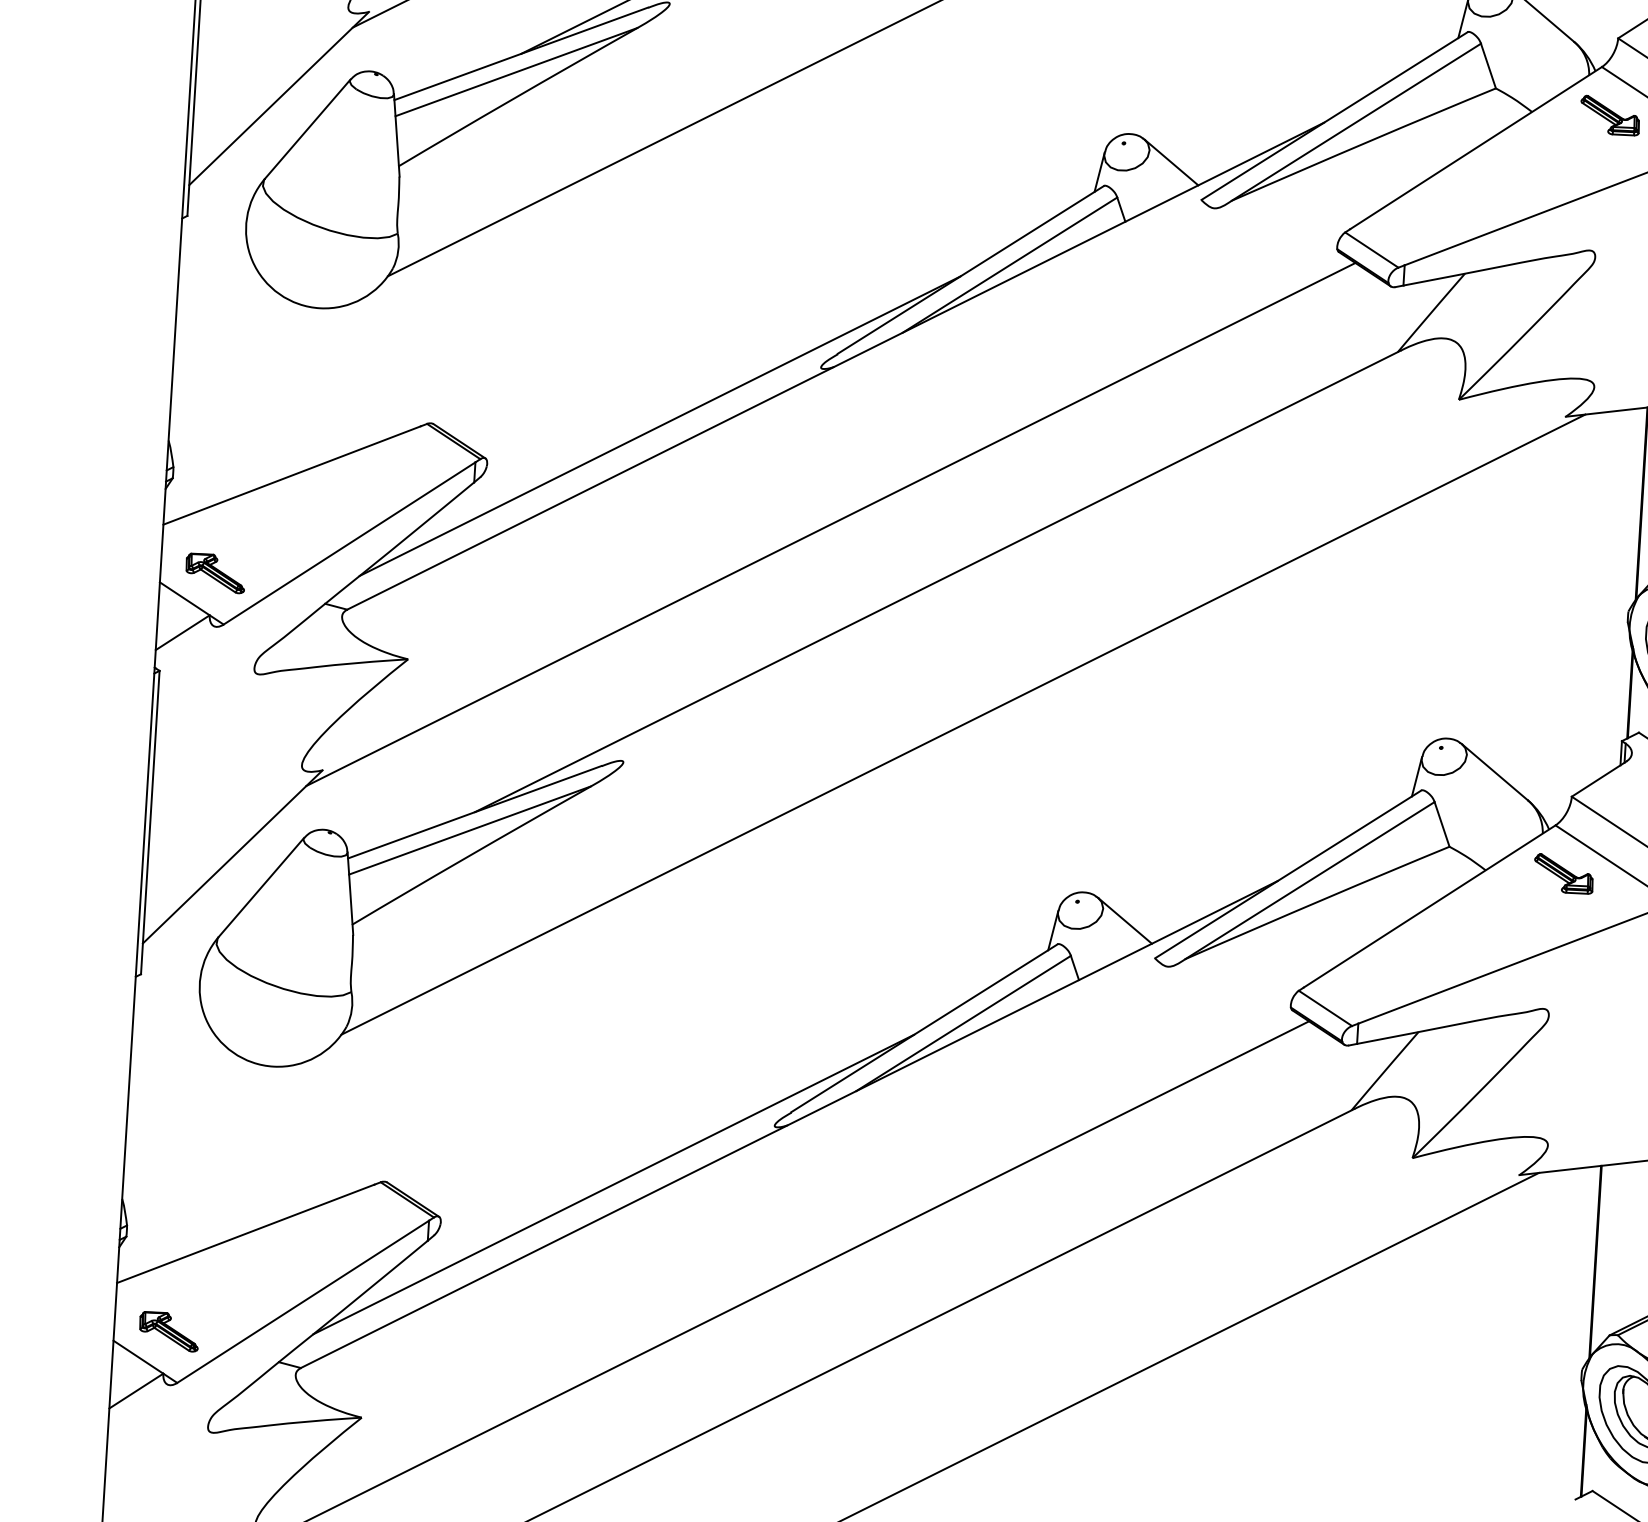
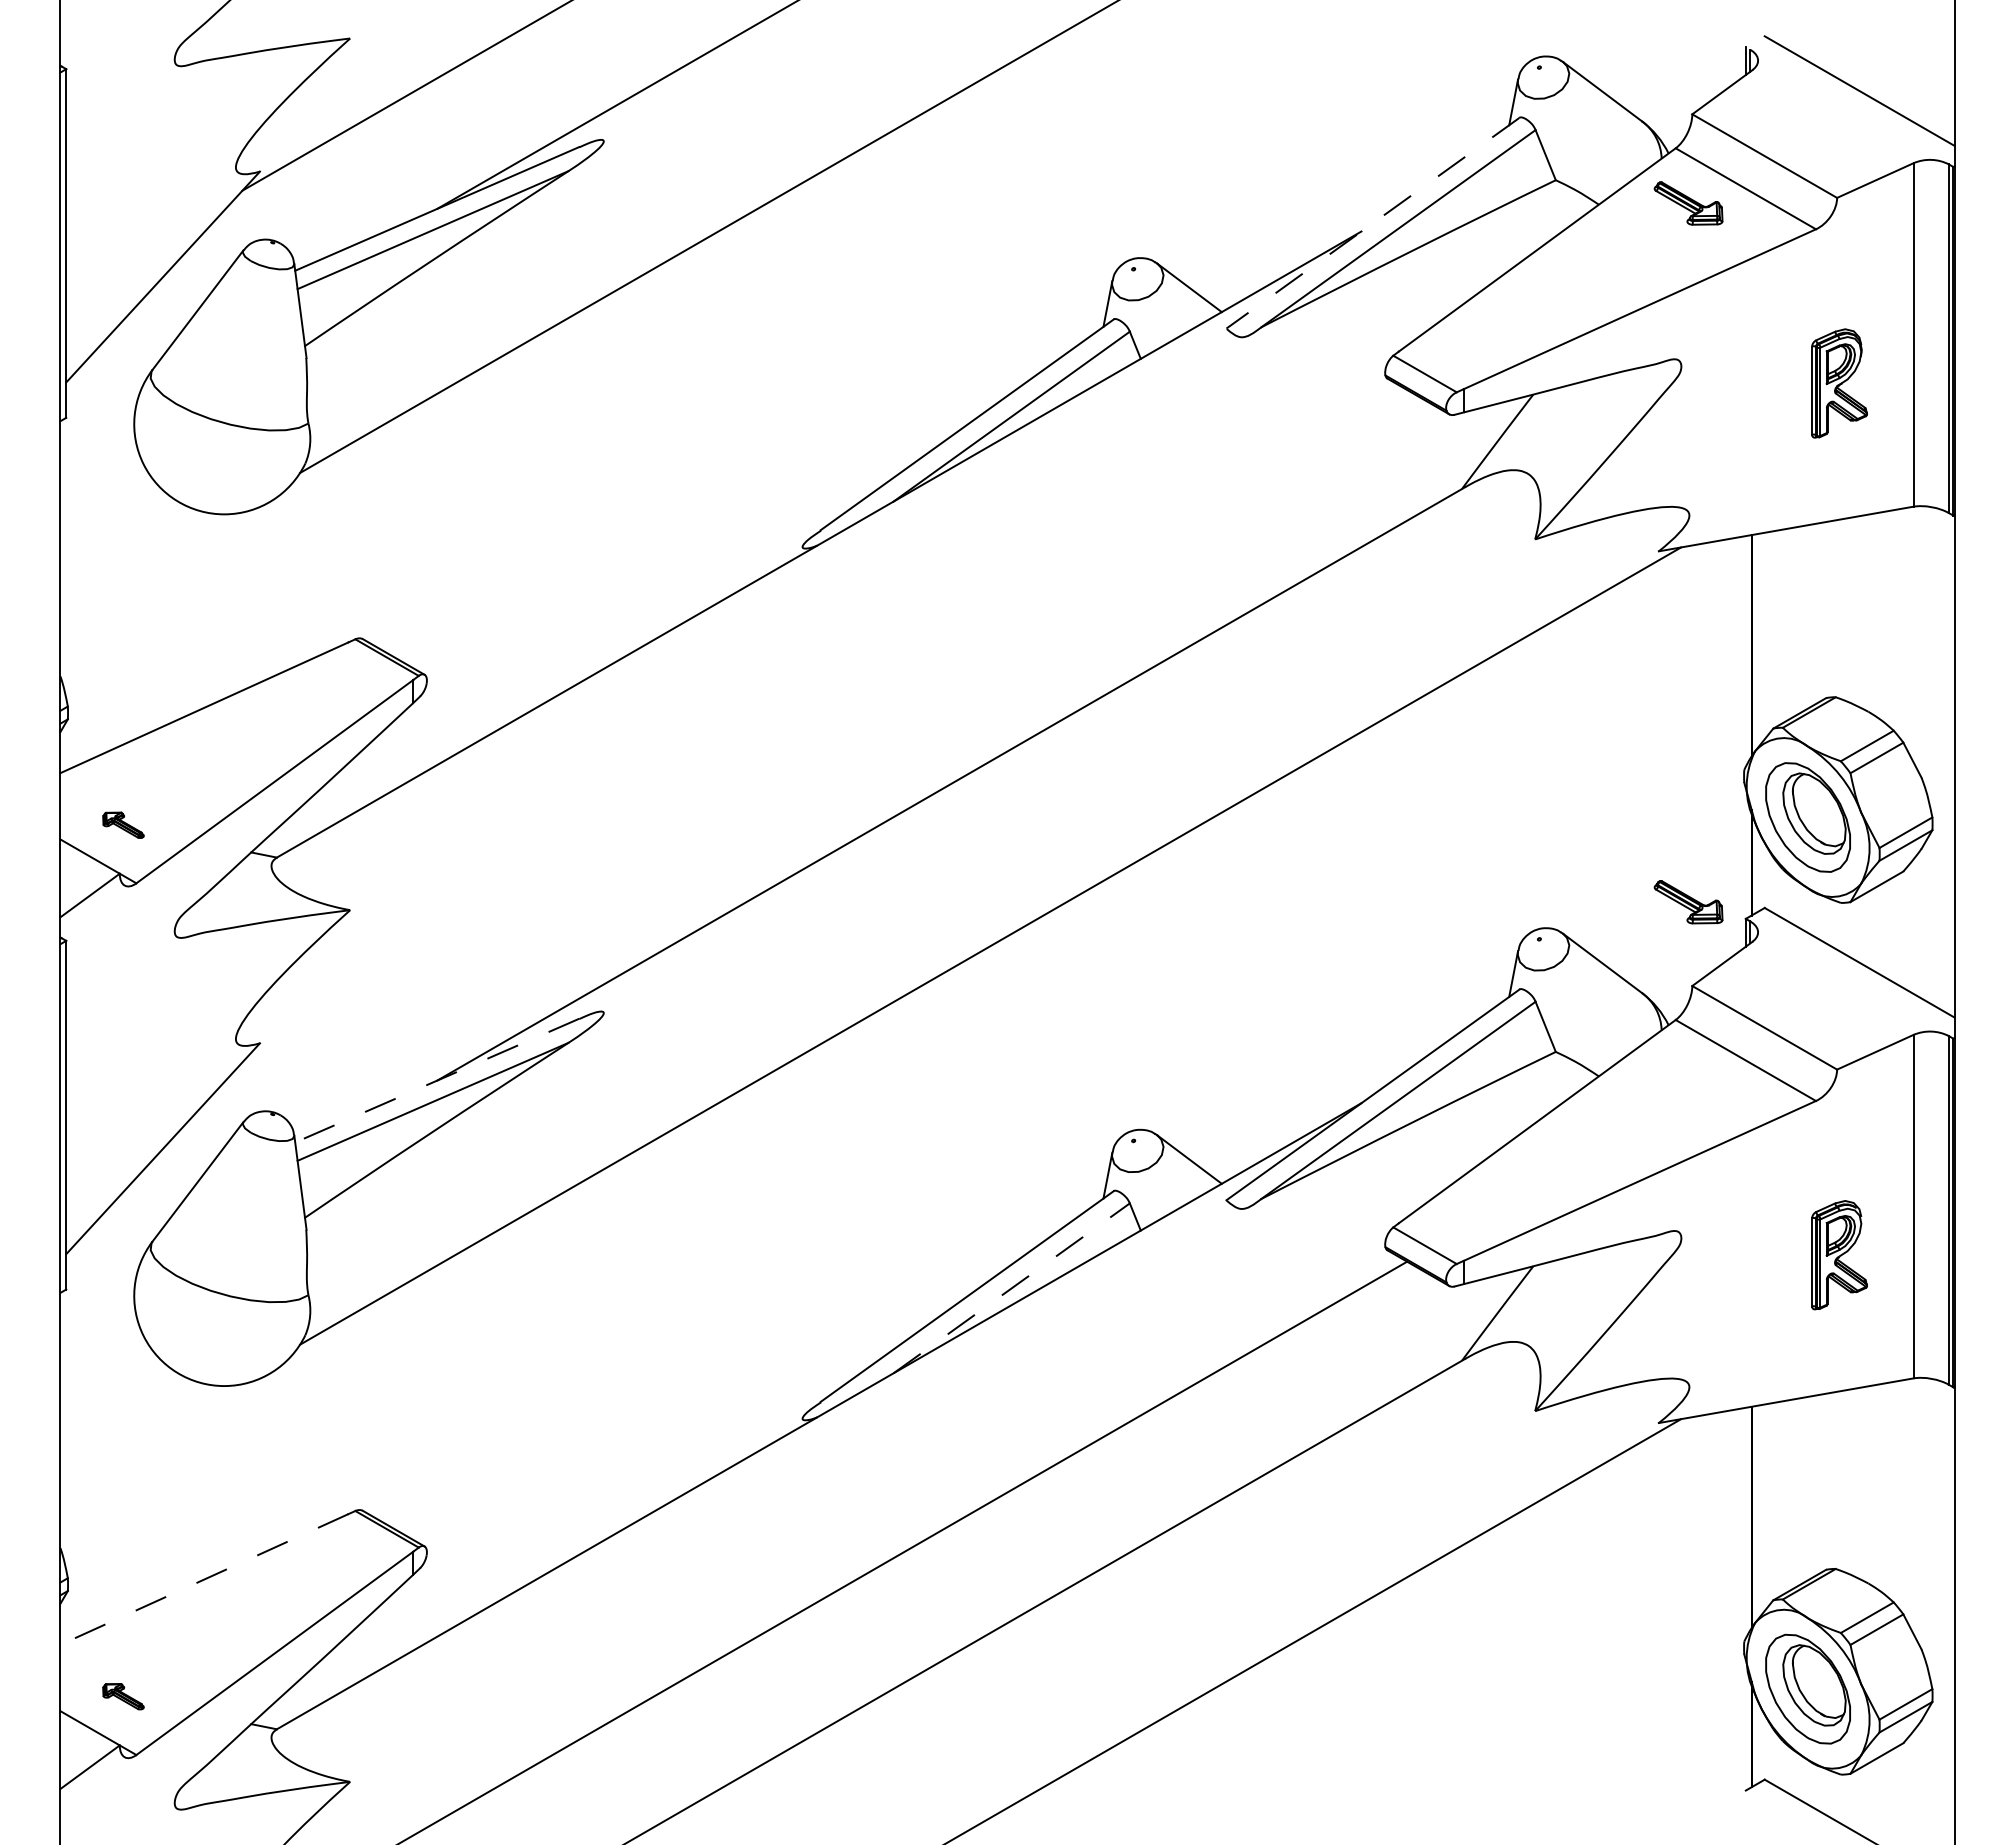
line: (1334, 116) -> (1372, 223), solid -> dashed
line: (659, 426) -> (621, 625), removed
line: (830, 524) -> (824, 726), removed
part: (215, 573) -> (123, 825), size x0.6
line: (475, 812) -> (437, 1080), solid -> dashed
part: (1563, 874) -> (1688, 902), moved
line: (963, 1023) -> (1011, 1288), solid -> dashed
line: (613, 1183) -> (621, 1496), removed
line: (244, 1233) -> (203, 1579), solid -> dashed
part: (169, 1331) -> (123, 1696), size x0.6

